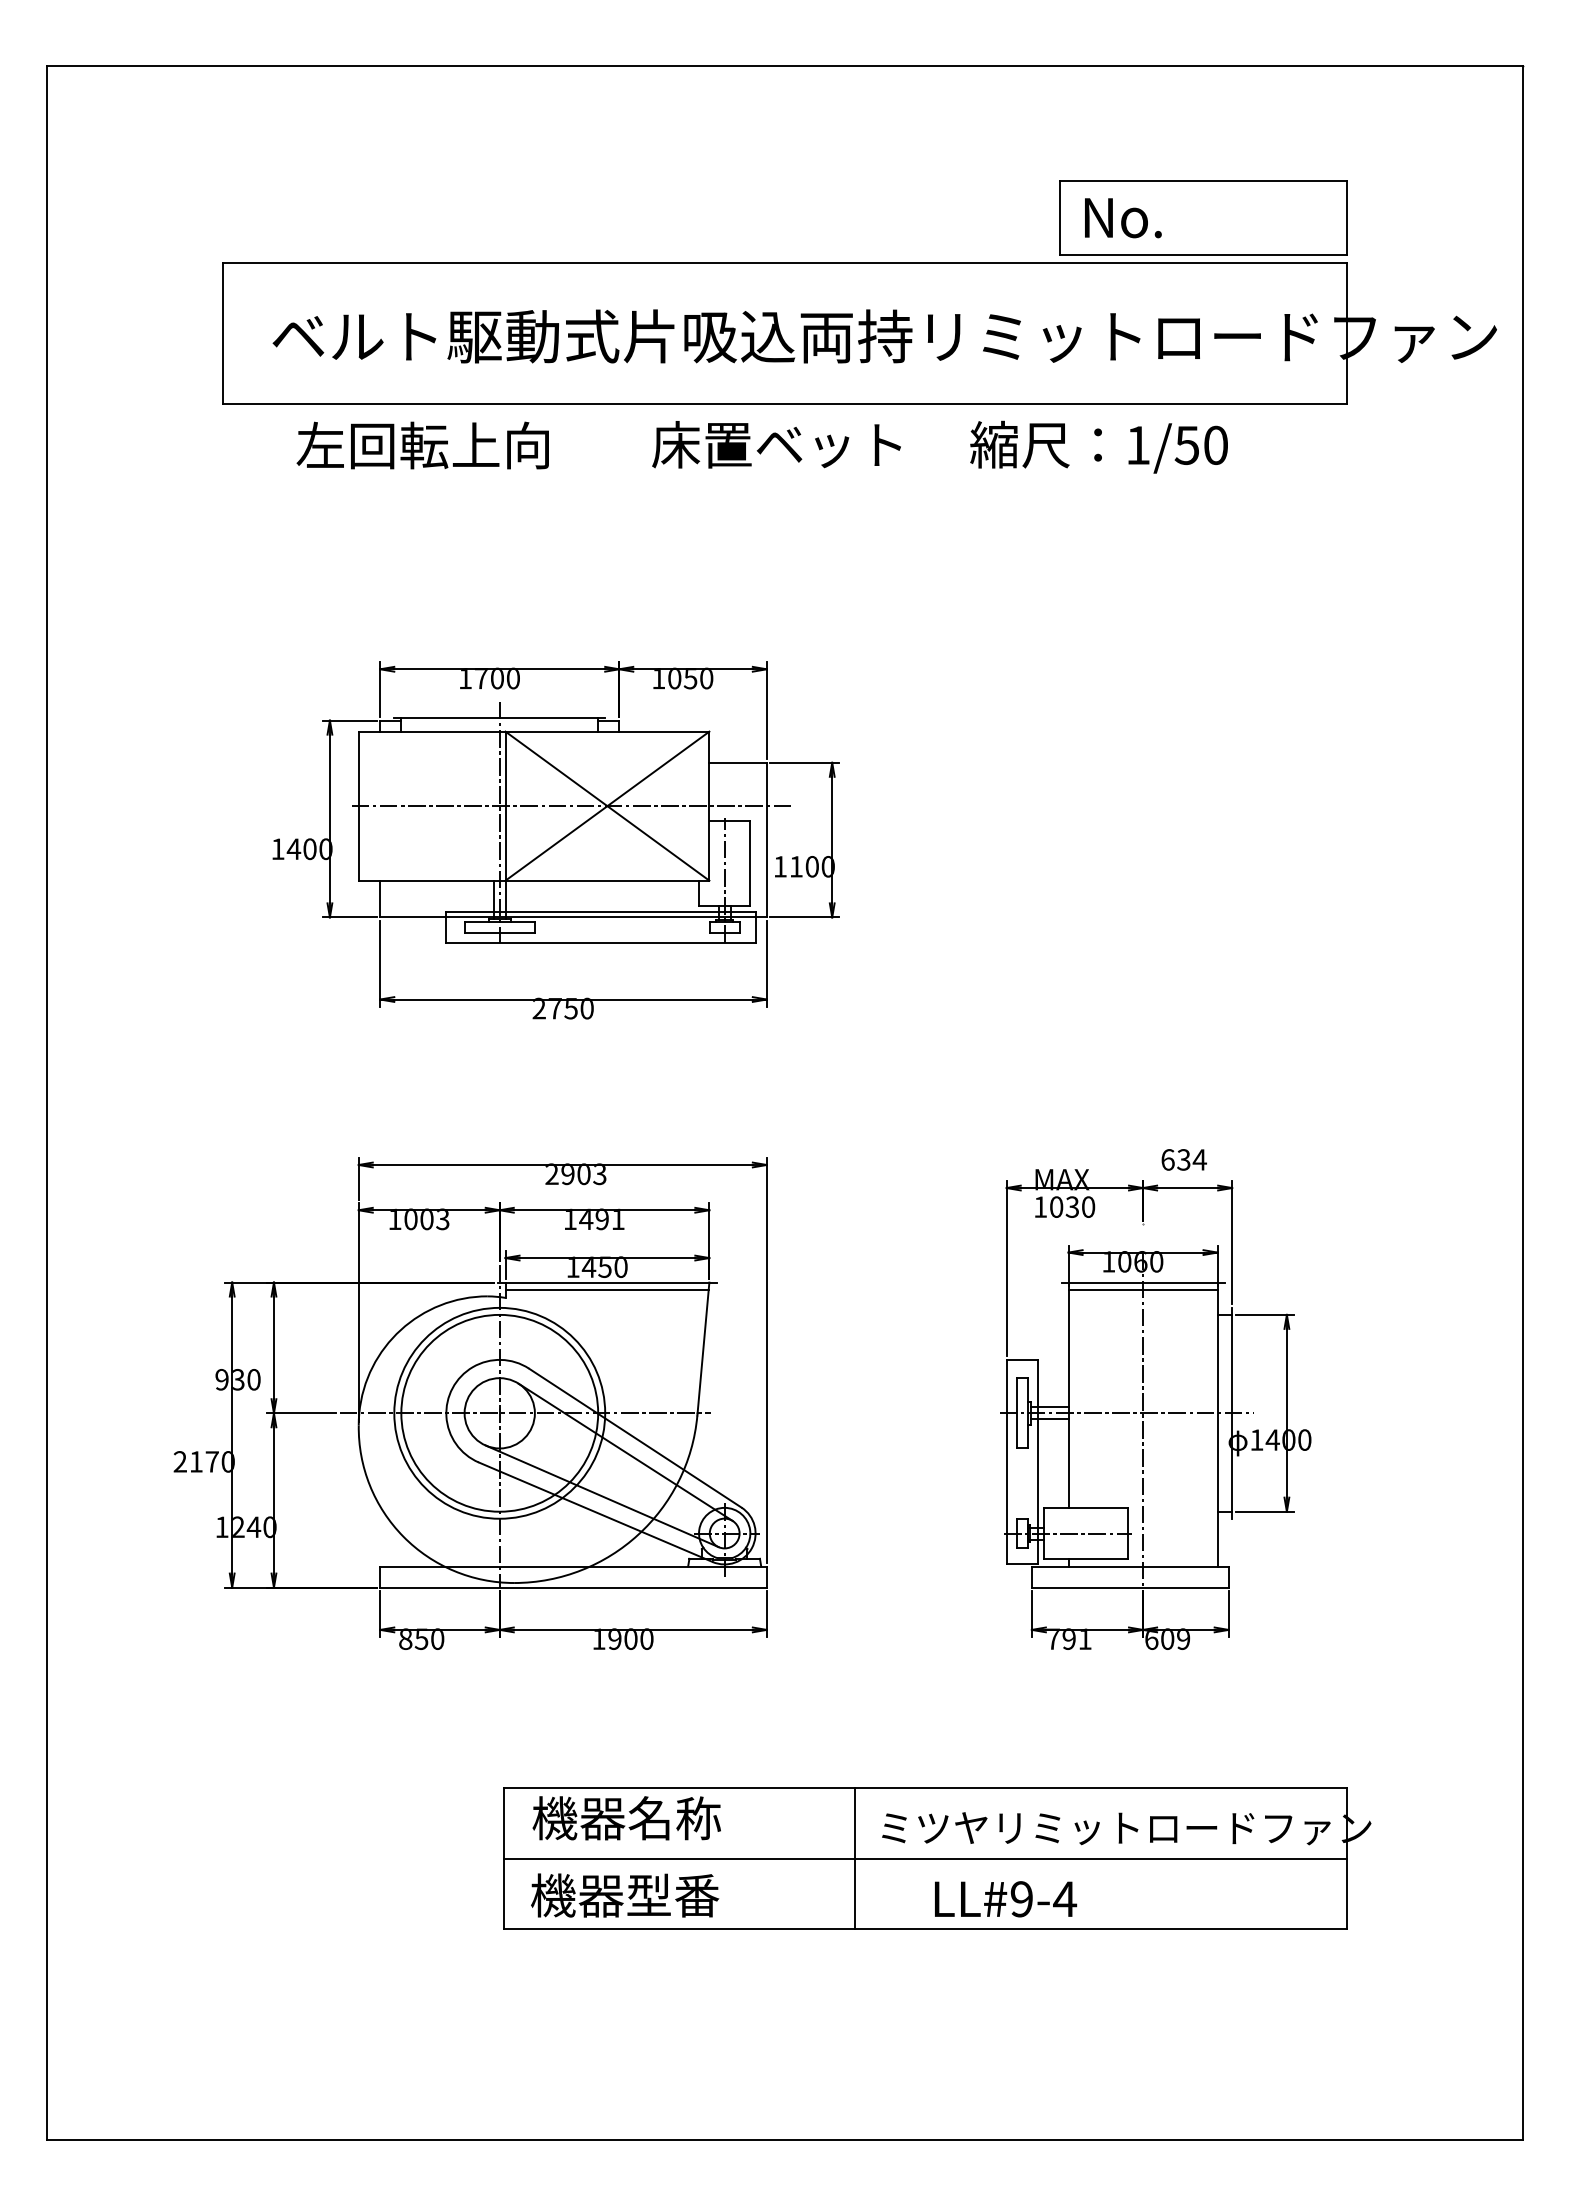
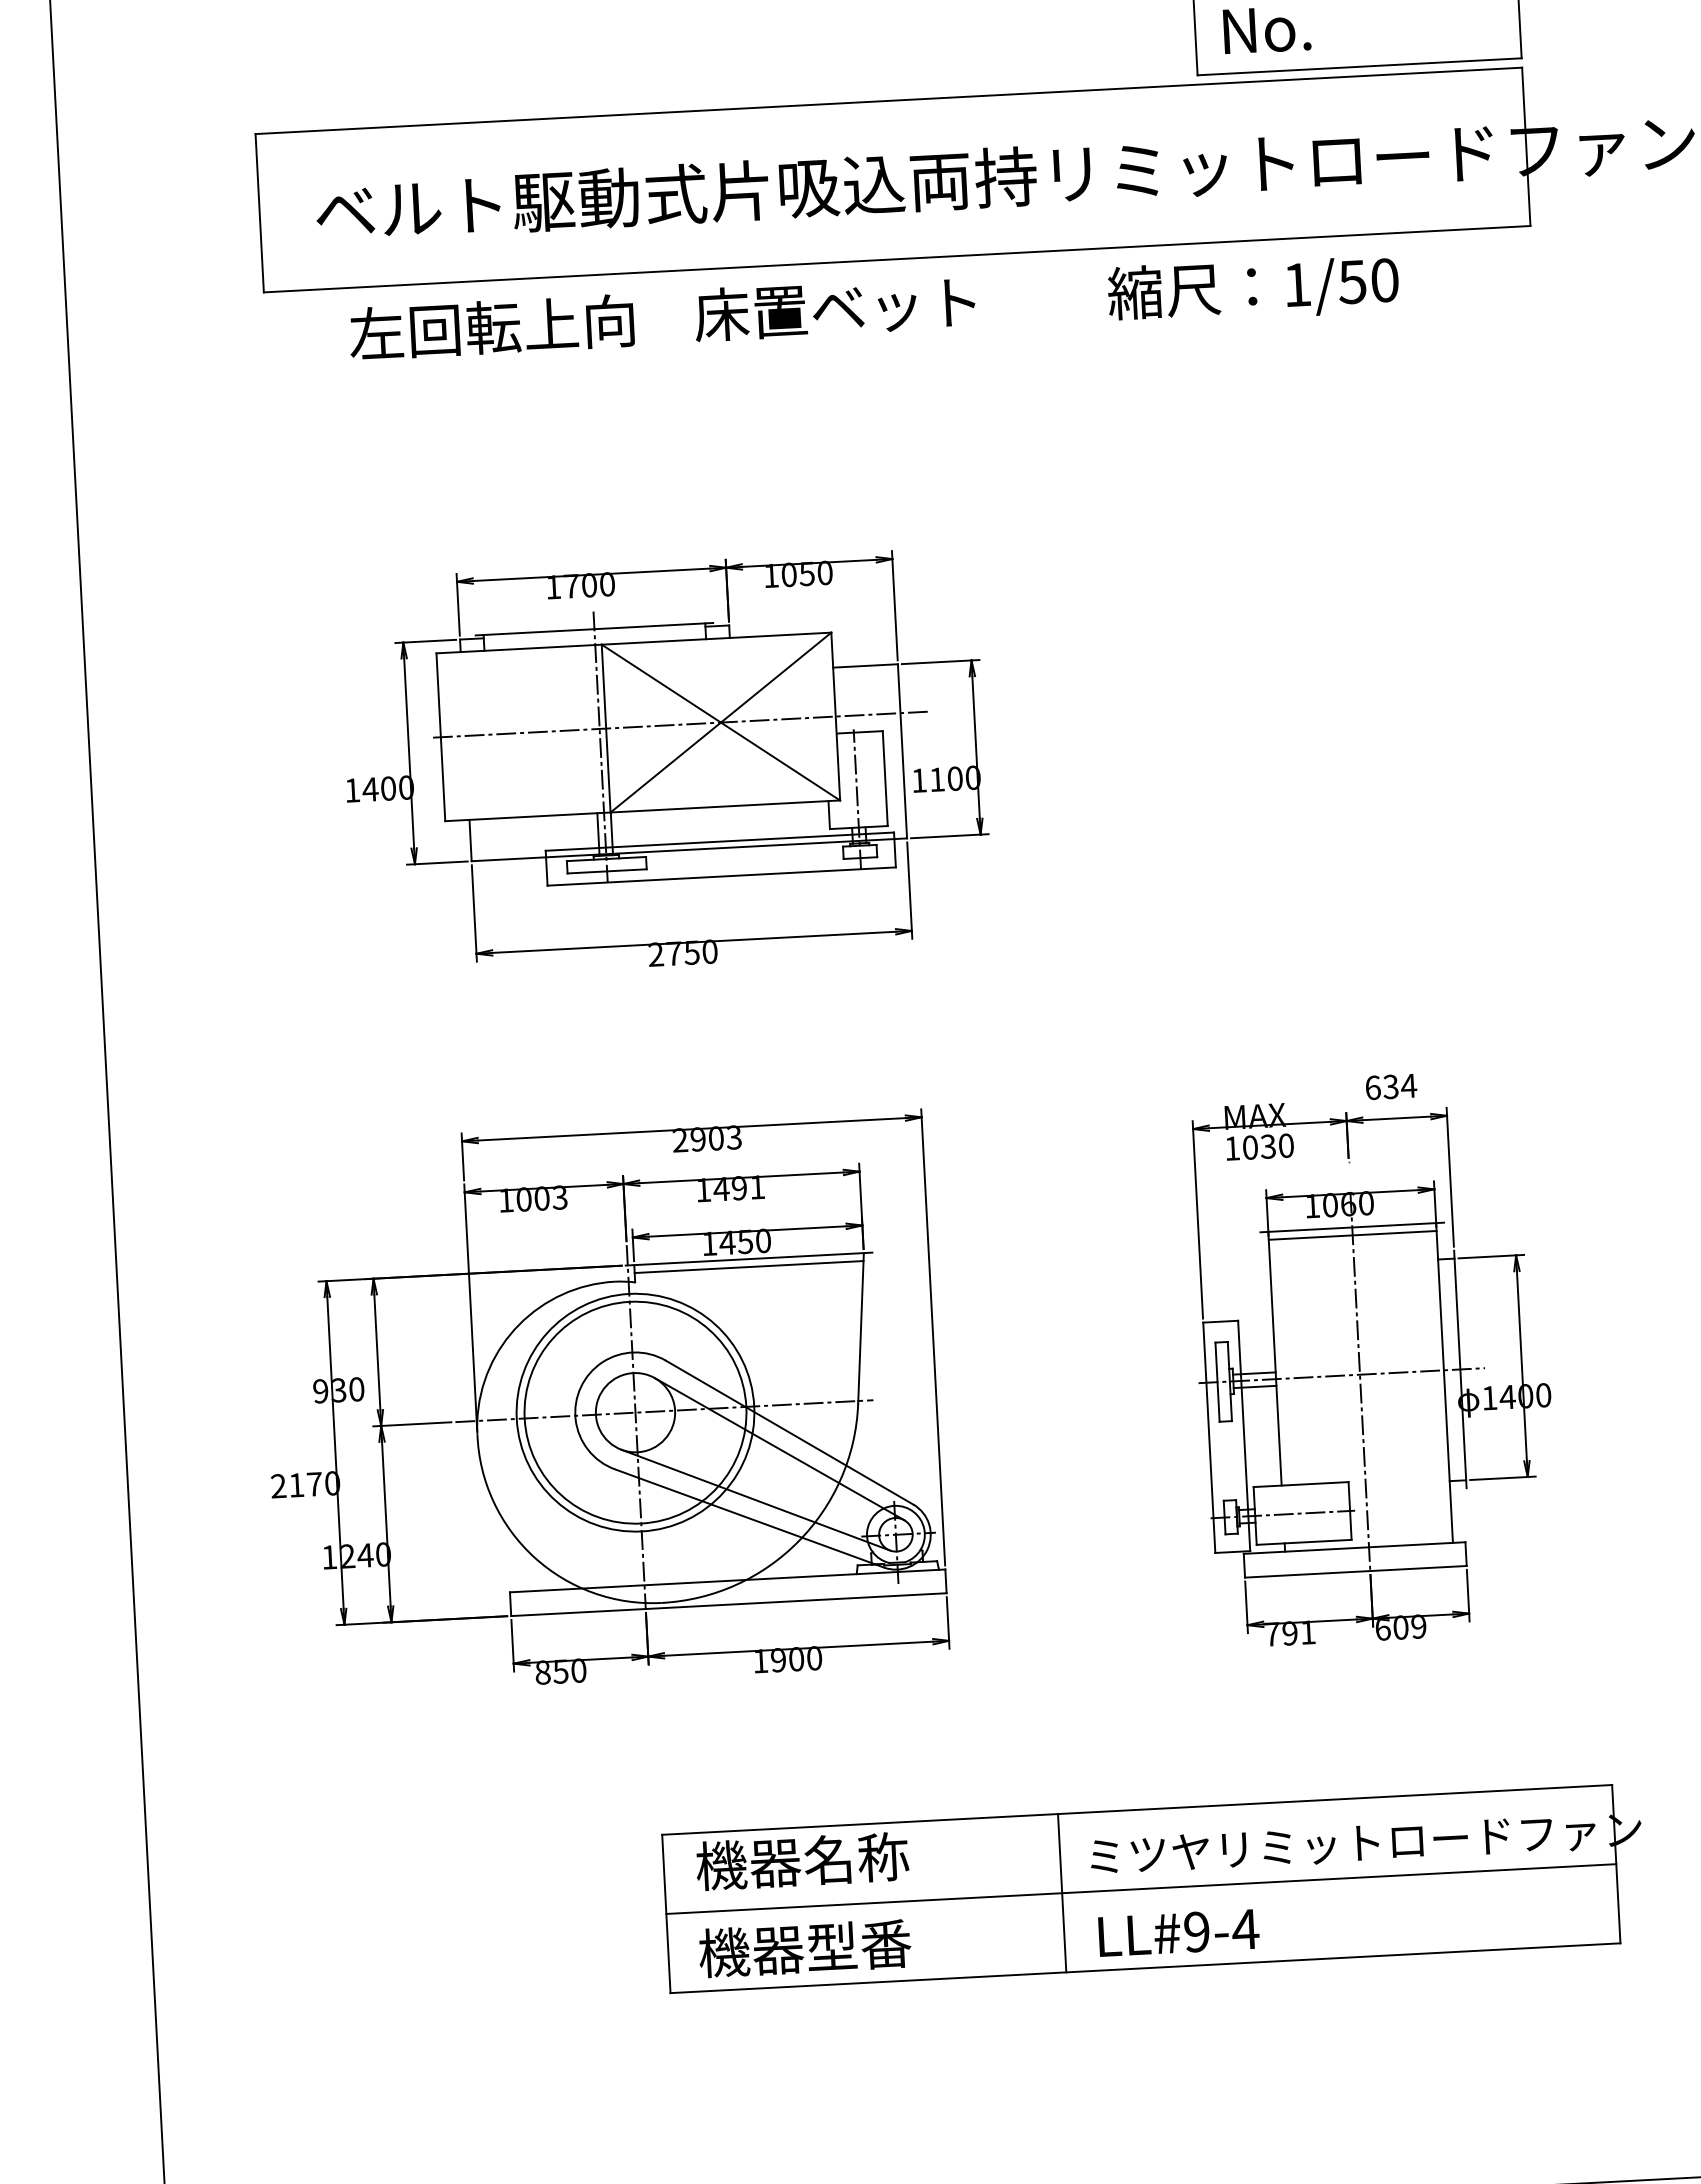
text: (776, 444) -> (834, 308), moved
text: (1006, 1899) -> (1179, 1933), moved

